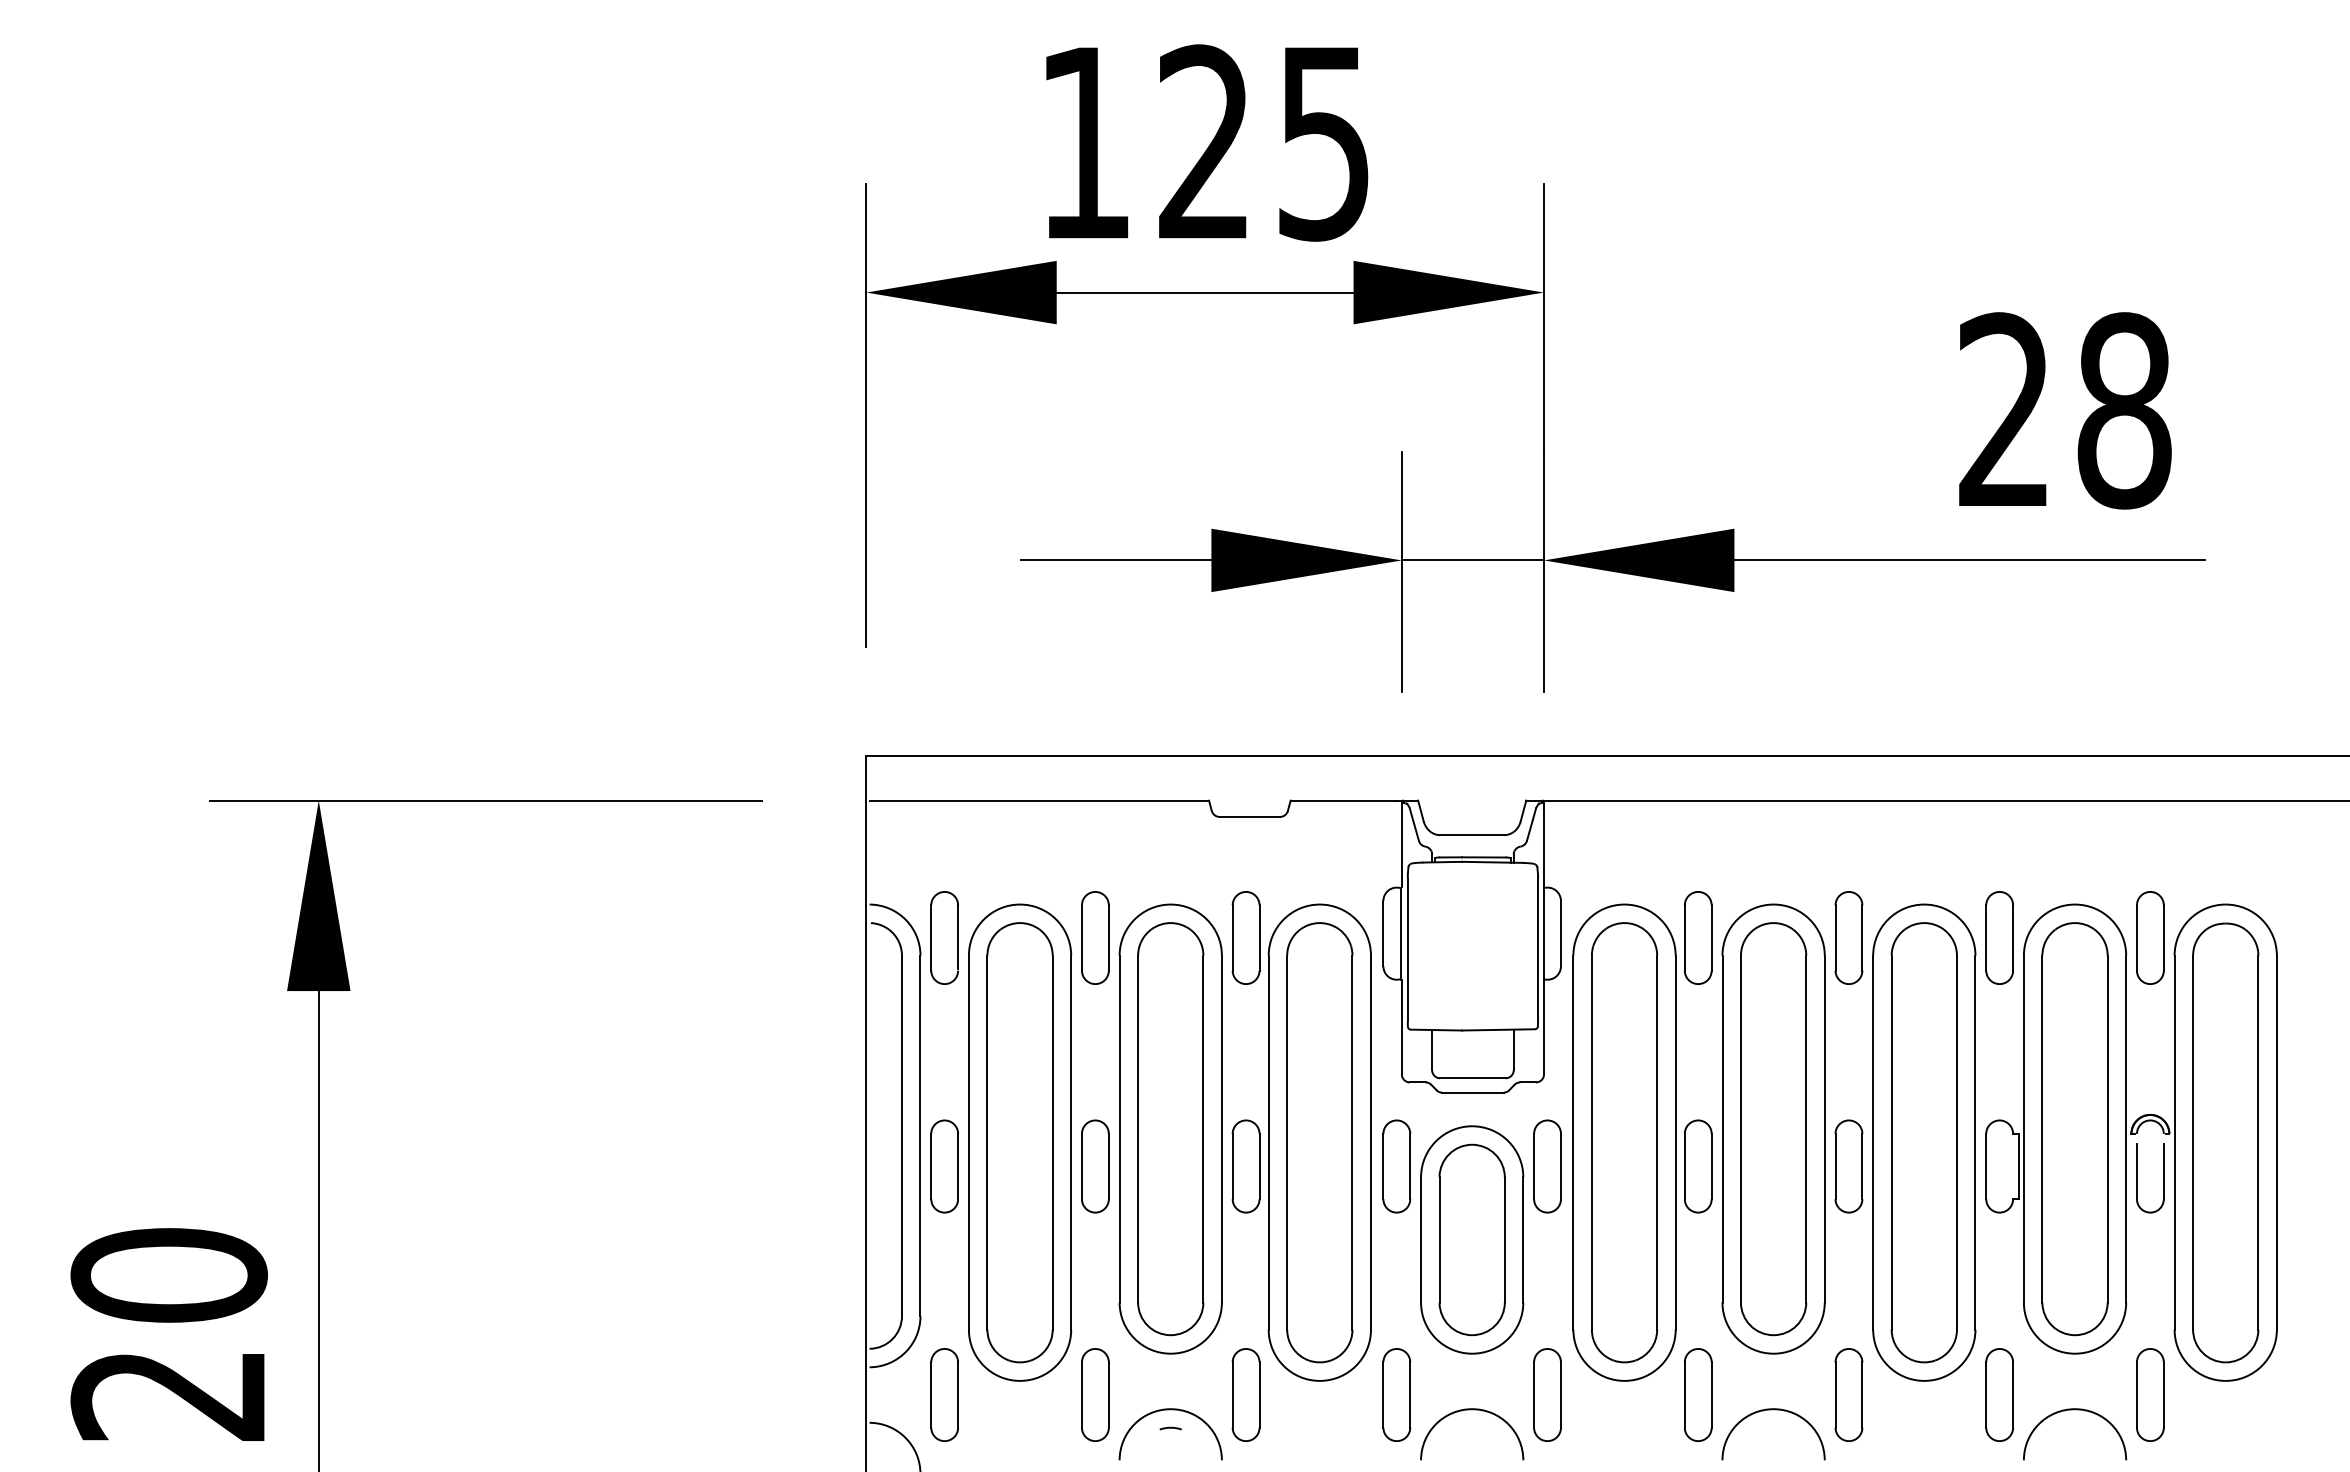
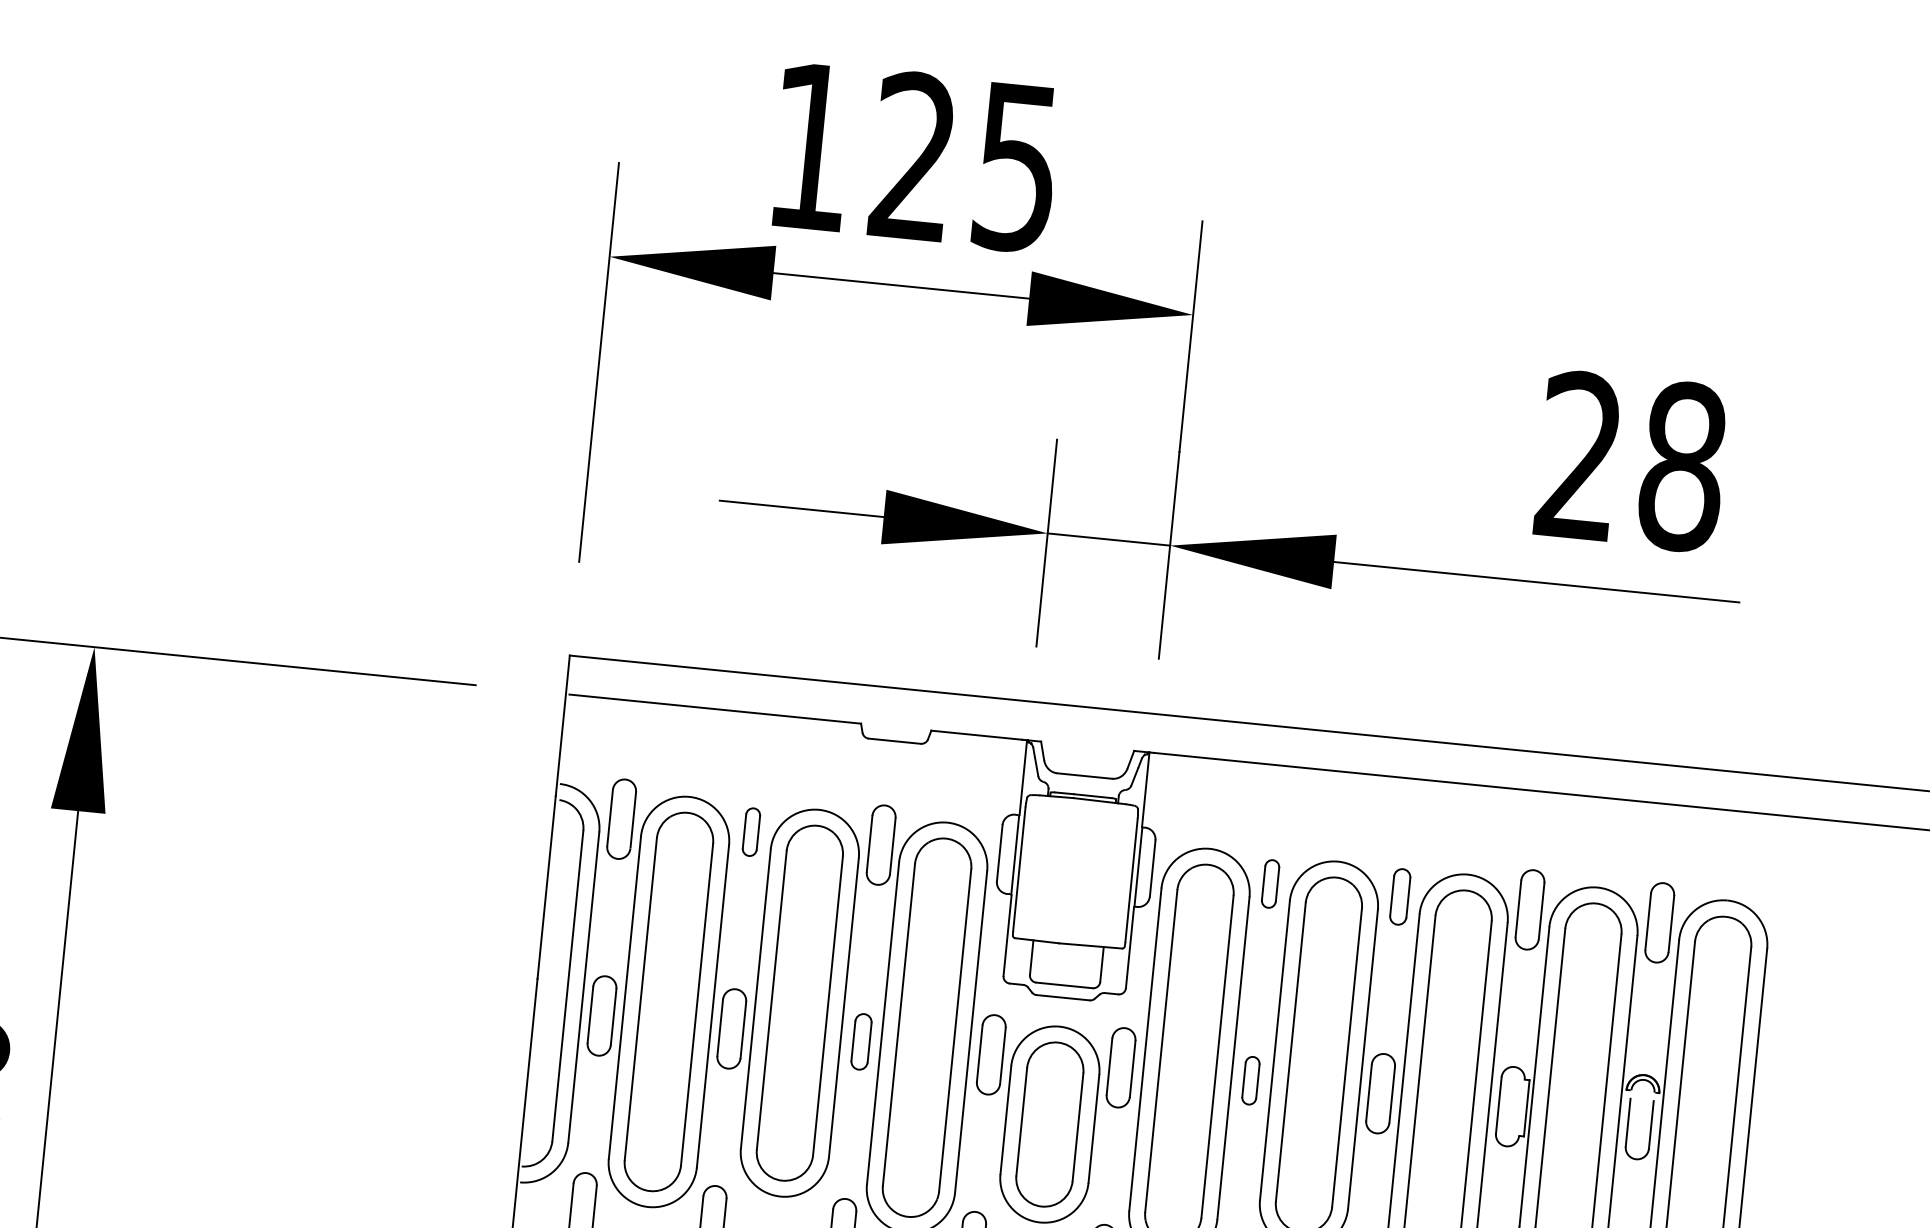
part: (1095, 937) -> (751, 831), size x0.6
part: (1698, 937) -> (1270, 883), size x0.6
part: (1848, 937) -> (1399, 896), size x0.7
part: (1245, 1166) -> (861, 1041), size x0.7
part: (1698, 1166) -> (1251, 1080), size x0.6

